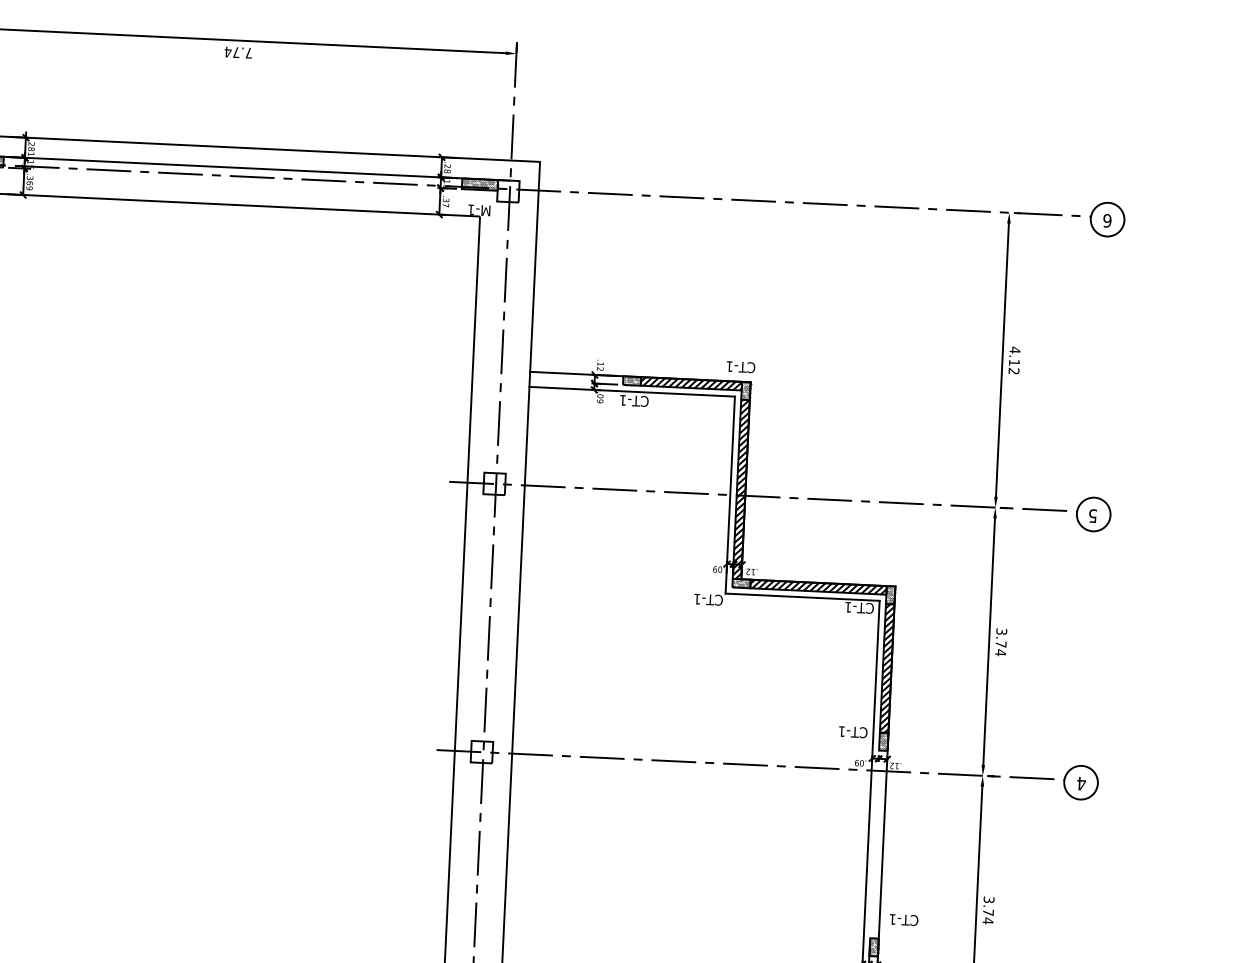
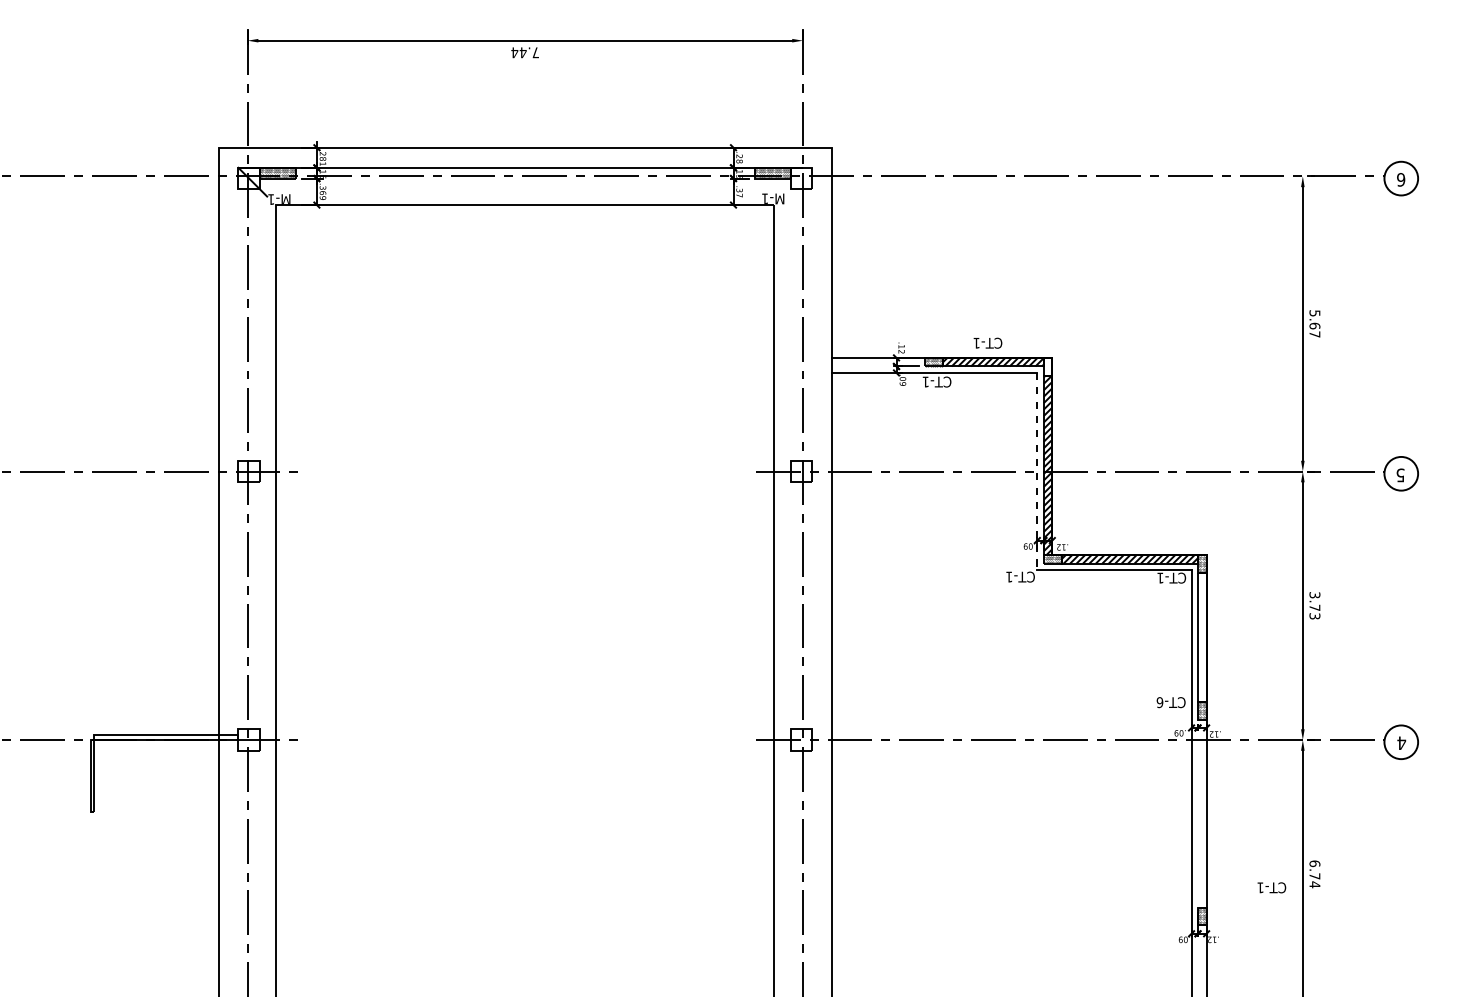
text: (235, 52) -> (522, 52), 7.74 -> 7.44
text: (1014, 360) -> (1314, 323), 4.12 -> 5.67
text: (740, 366) -> (987, 342), moved
hatch: (746, 391) -> (1048, 367), removed
line: (730, 495) -> (1037, 471), solid -> dashed
text: (1000, 651) -> (1314, 615), 3.74 -> 3.73
hatch: (886, 668) -> (1201, 637), removed
text: (841, 731) -> (1159, 702), CT-1 -> CT-6
text: (988, 899) -> (1314, 863), 3.74 -> 6.74
text: (903, 919) -> (1271, 887), moved

